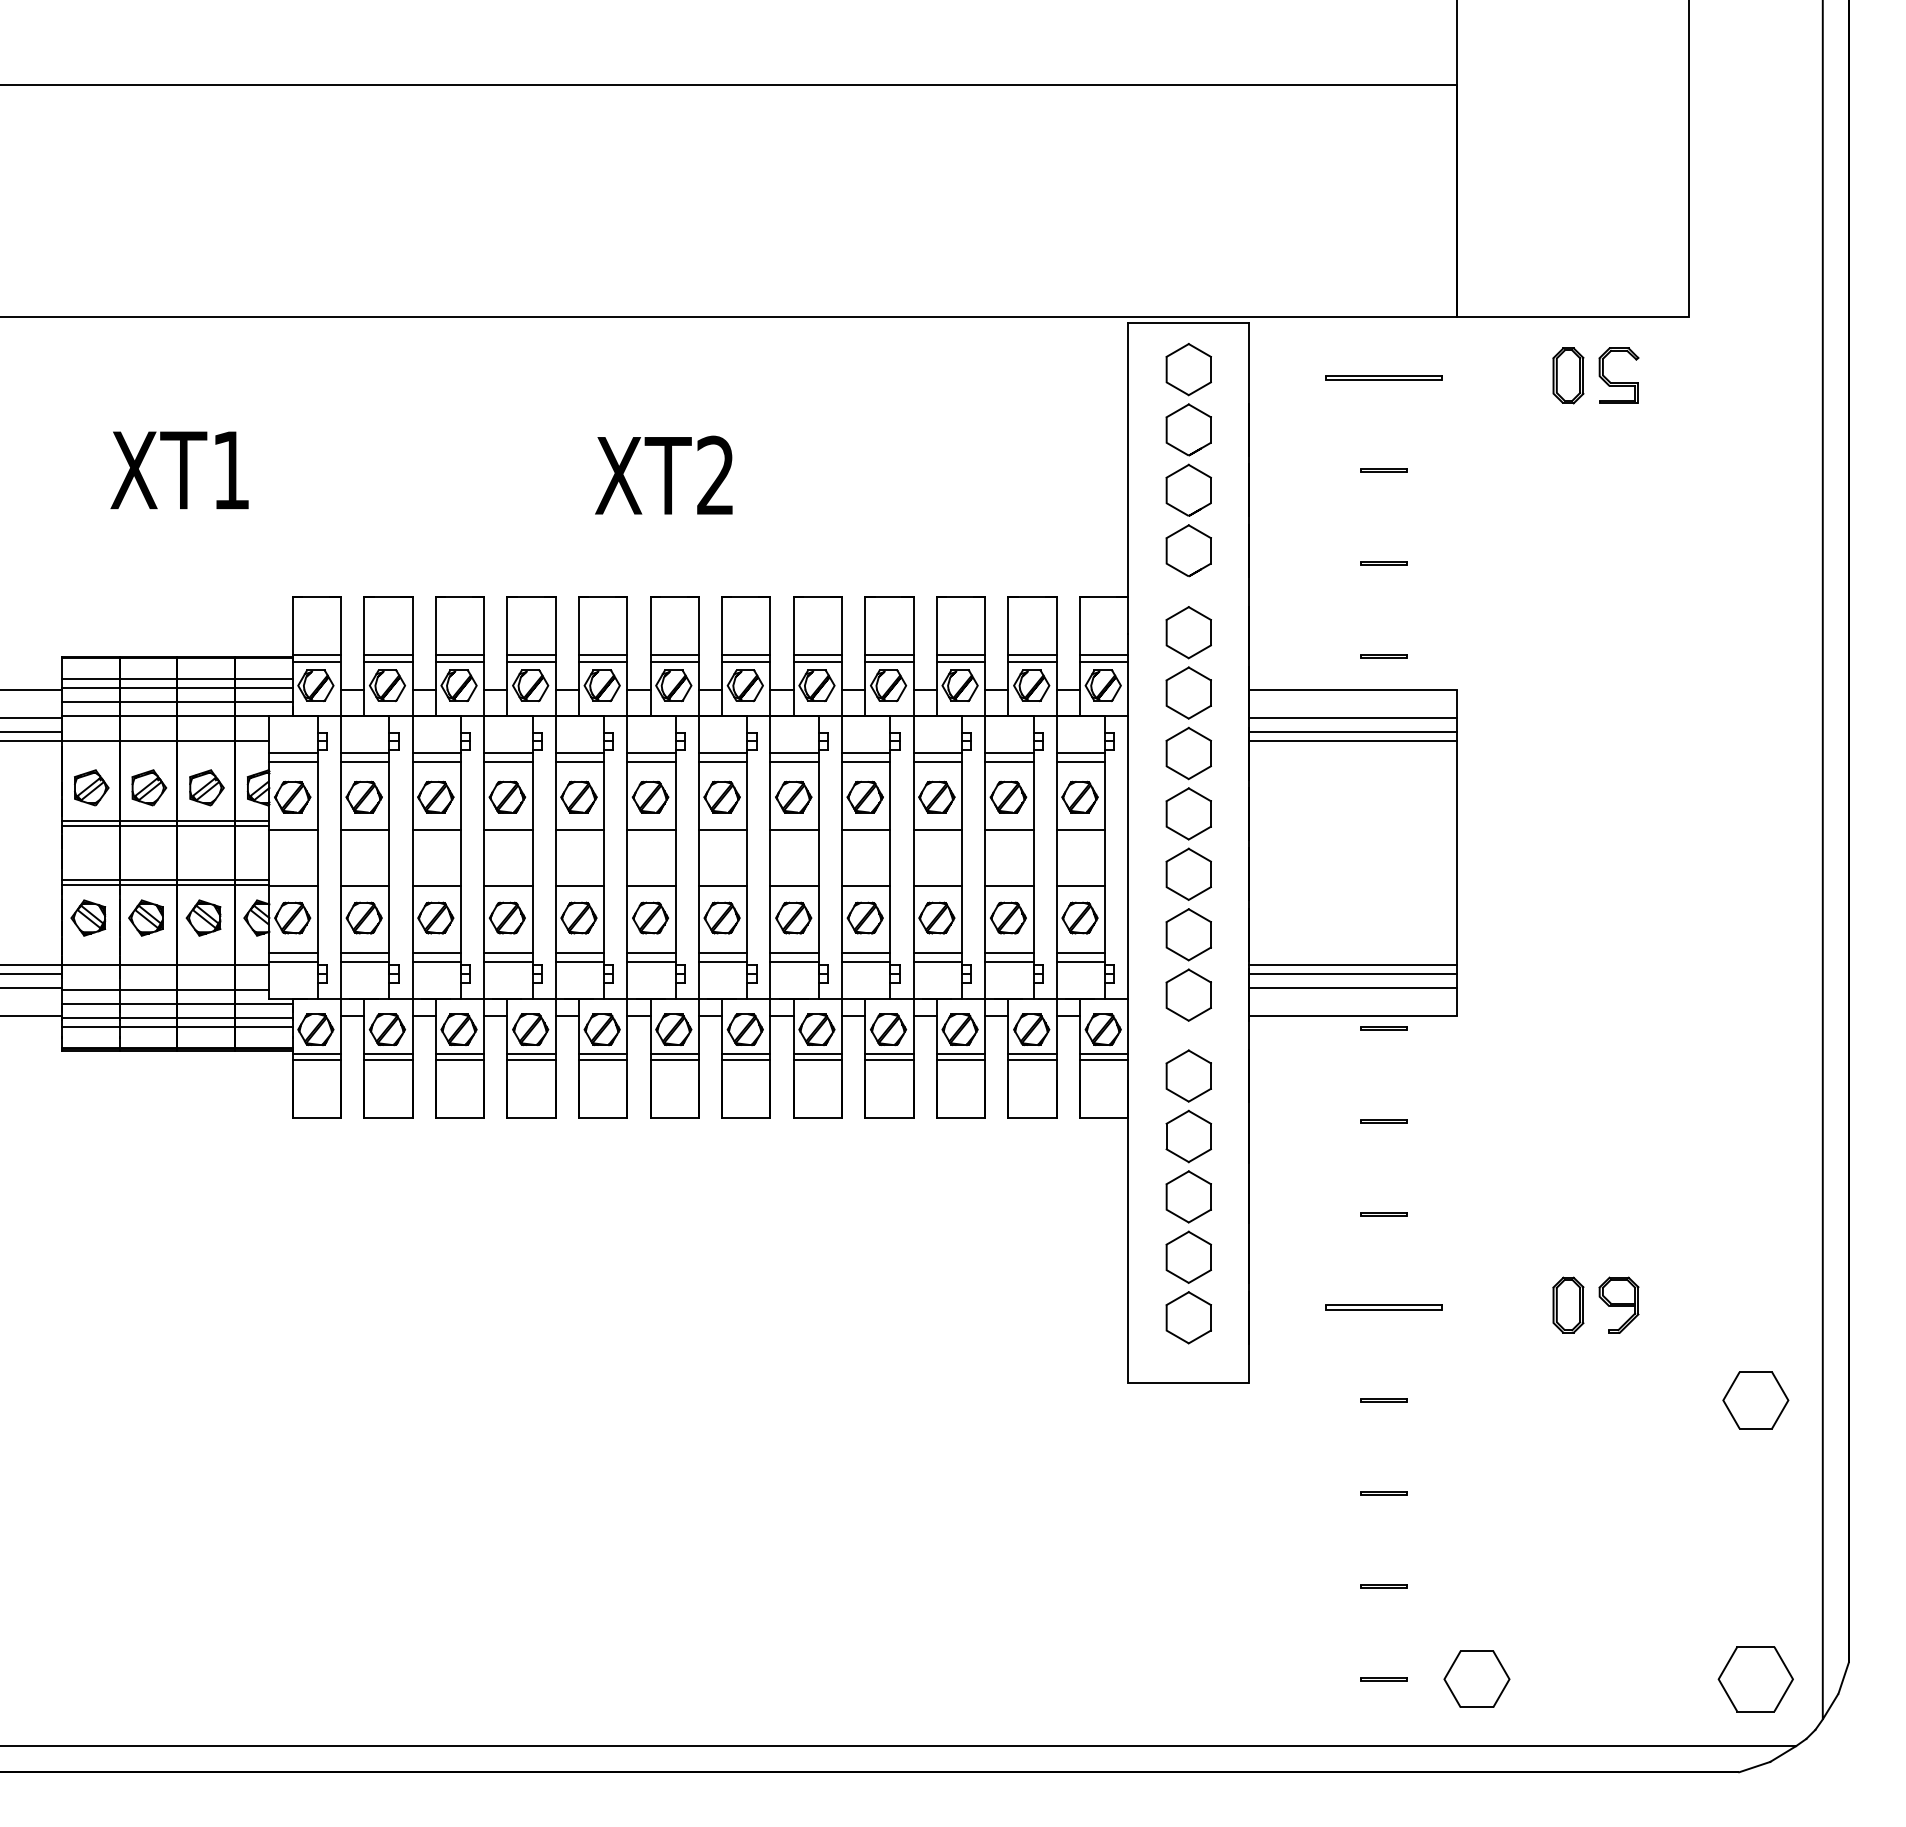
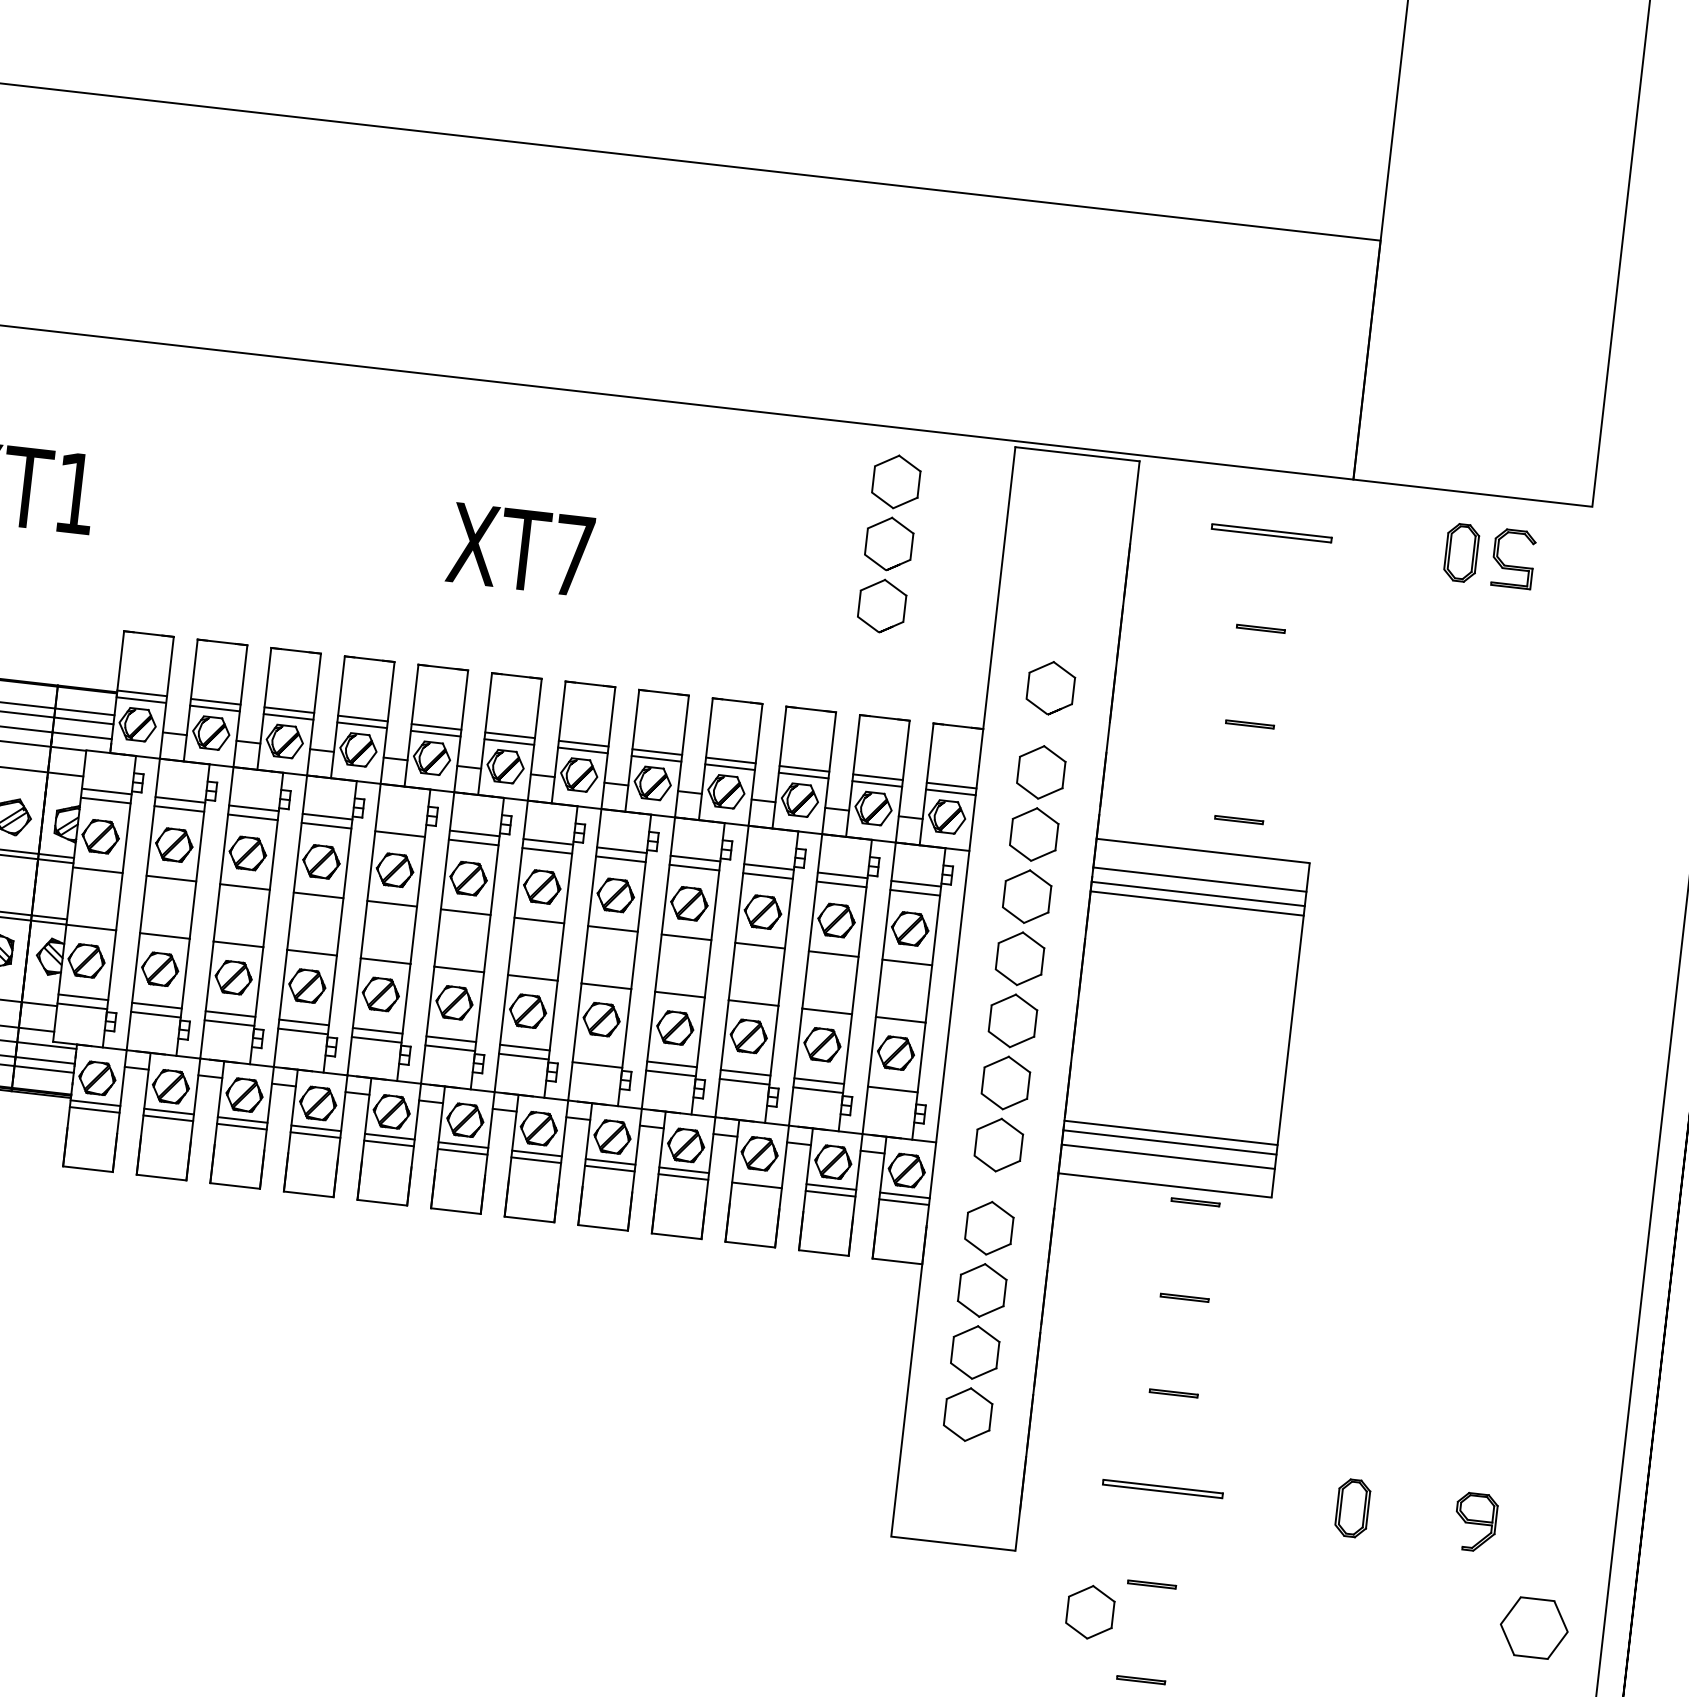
part: (1188, 429) -> (888, 543), moved
text: (715, 474) -> (573, 554), XT2 -> XT7
line: (579, 753) -> (400, 825), removed
line: (794, 953) -> (598, 1056), removed
line: (1080, 962) -> (891, 1098), removed
line: (960, 1053) -> (757, 1178), removed
part: (1618, 1304) -> (1475, 1521), moved
part: (1188, 1317) -> (1090, 1611), moved

